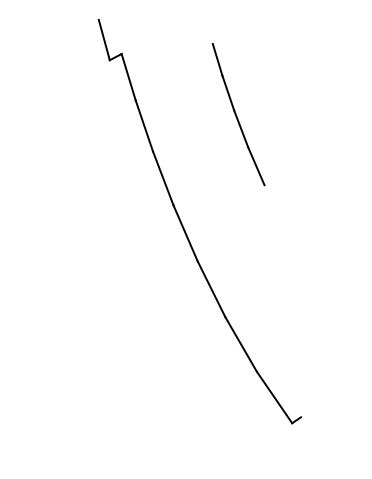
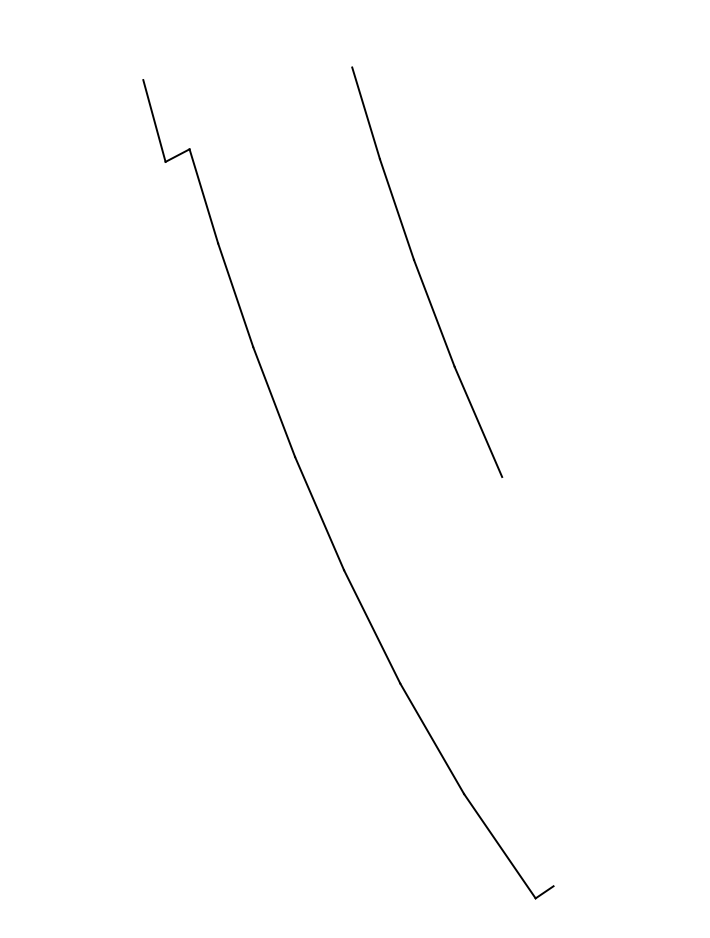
part: (238, 114) -> (426, 271), size x1.43

